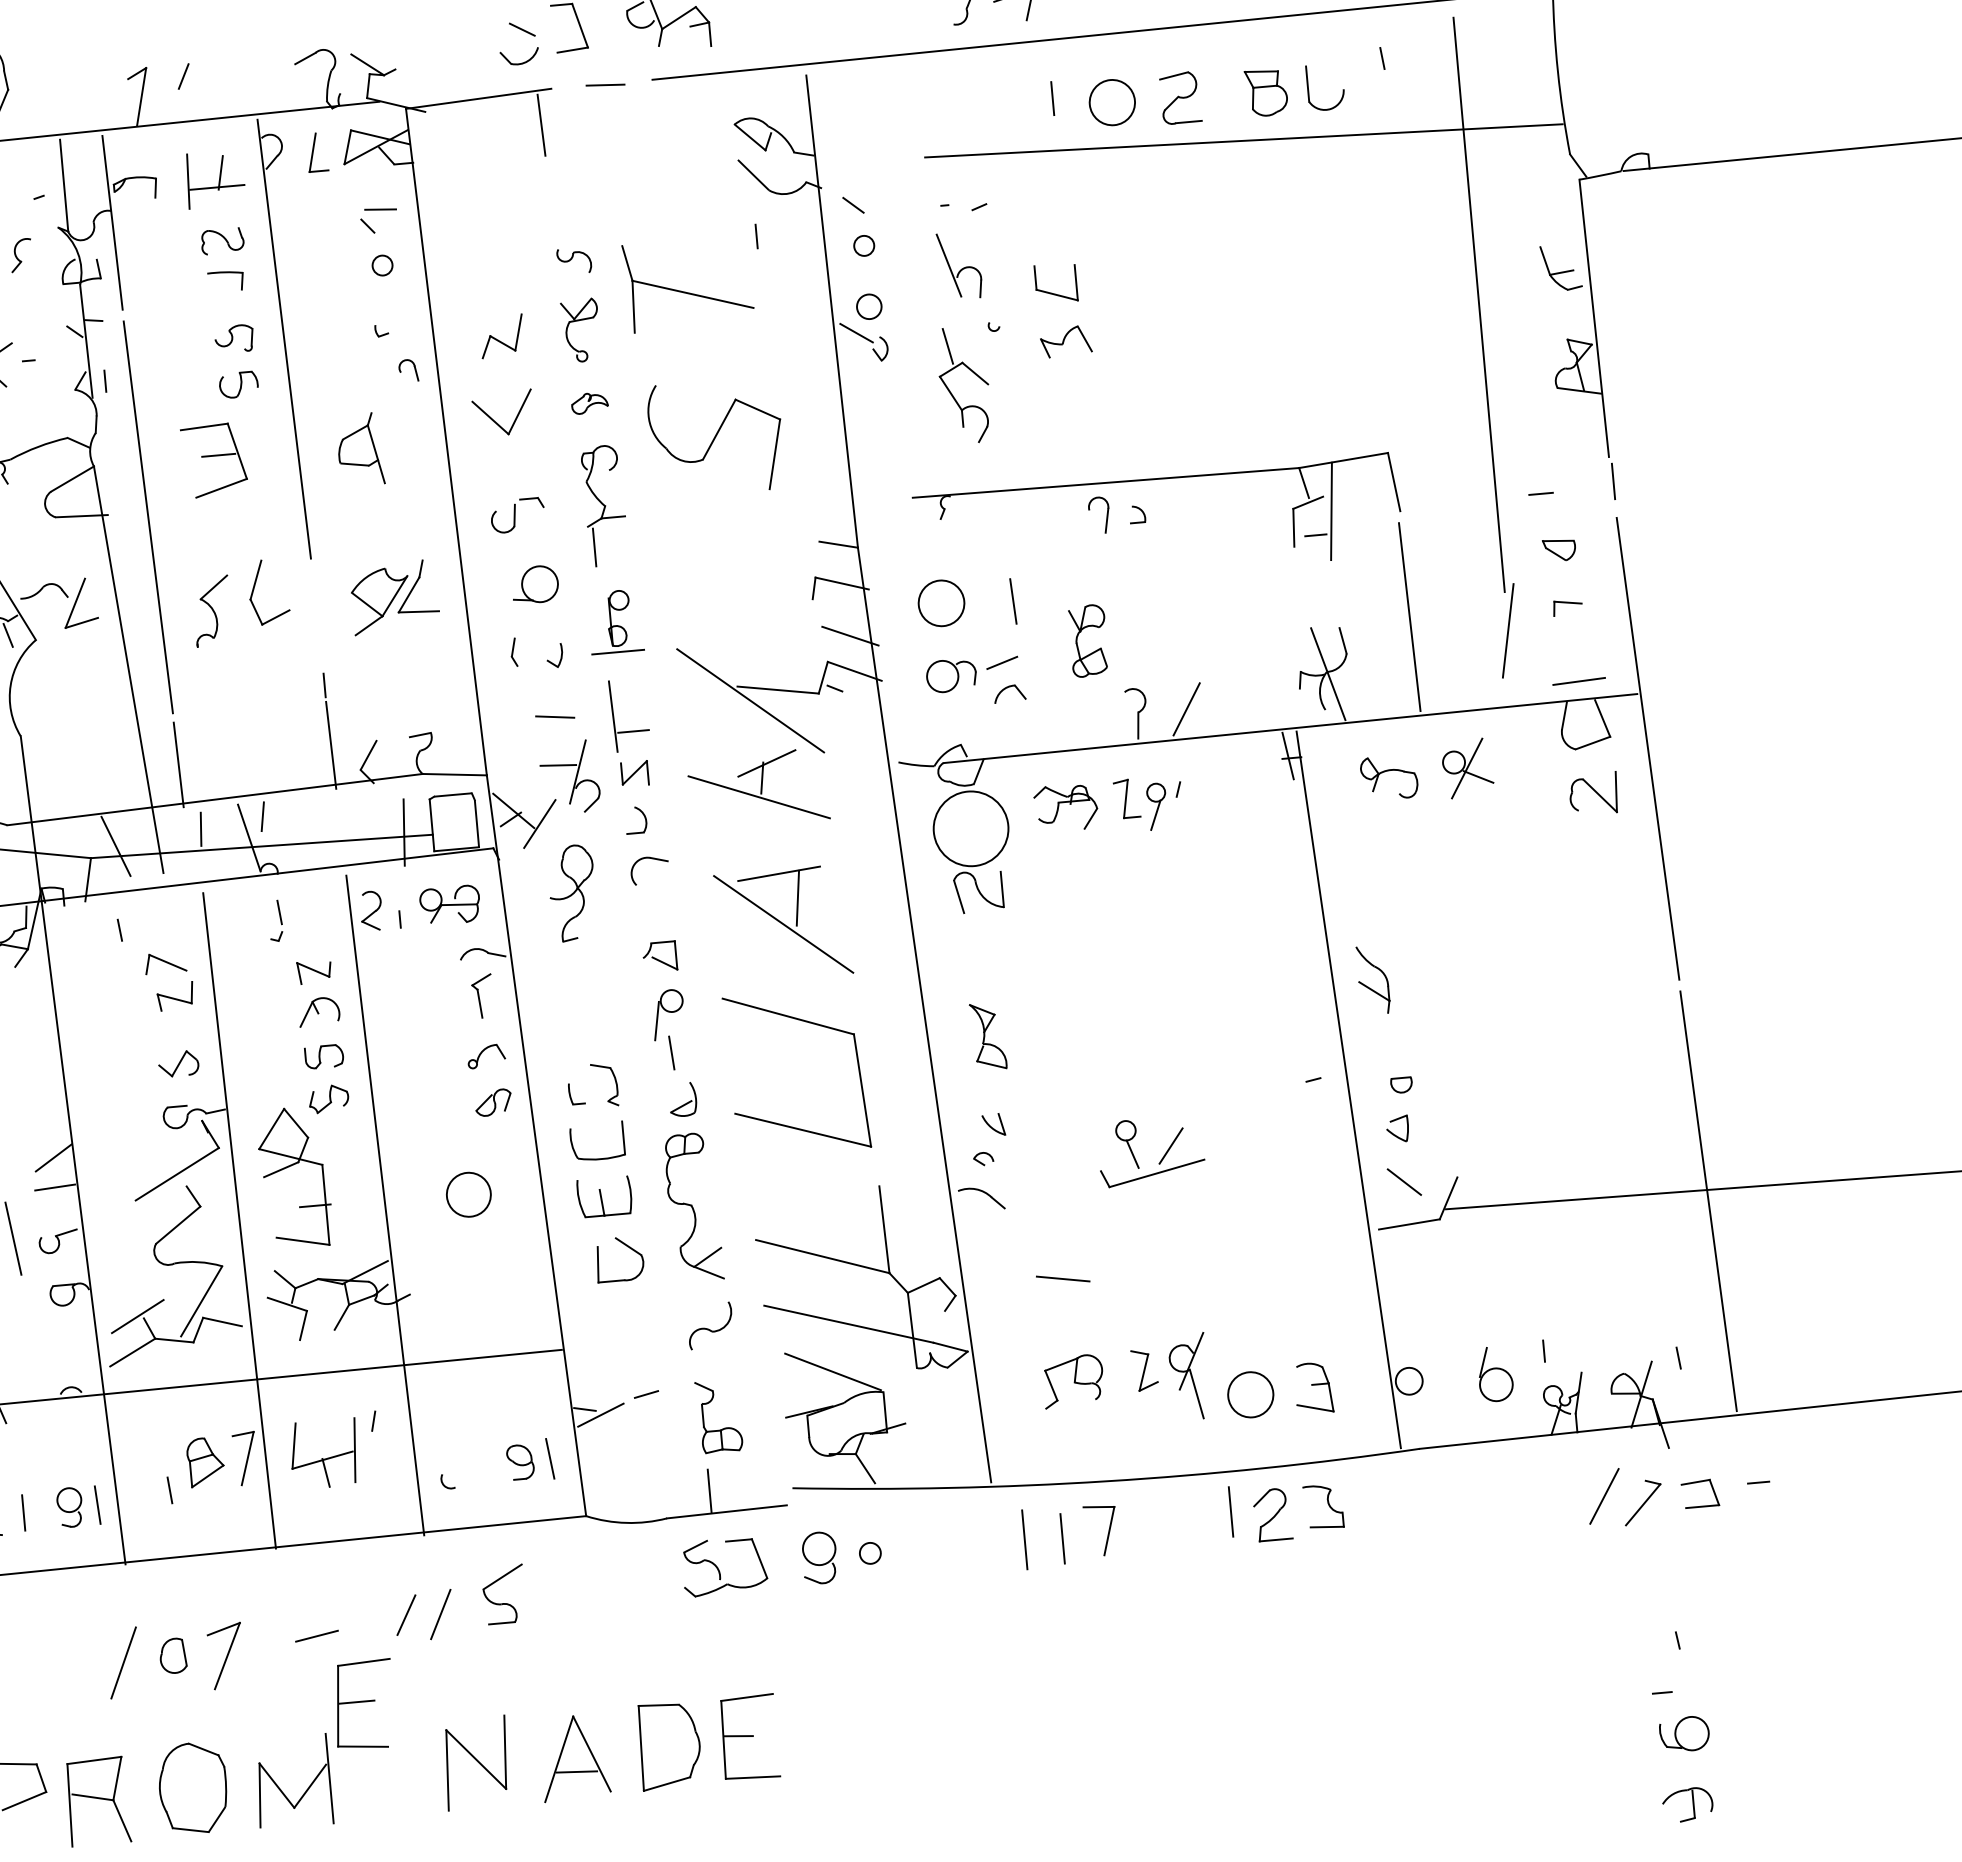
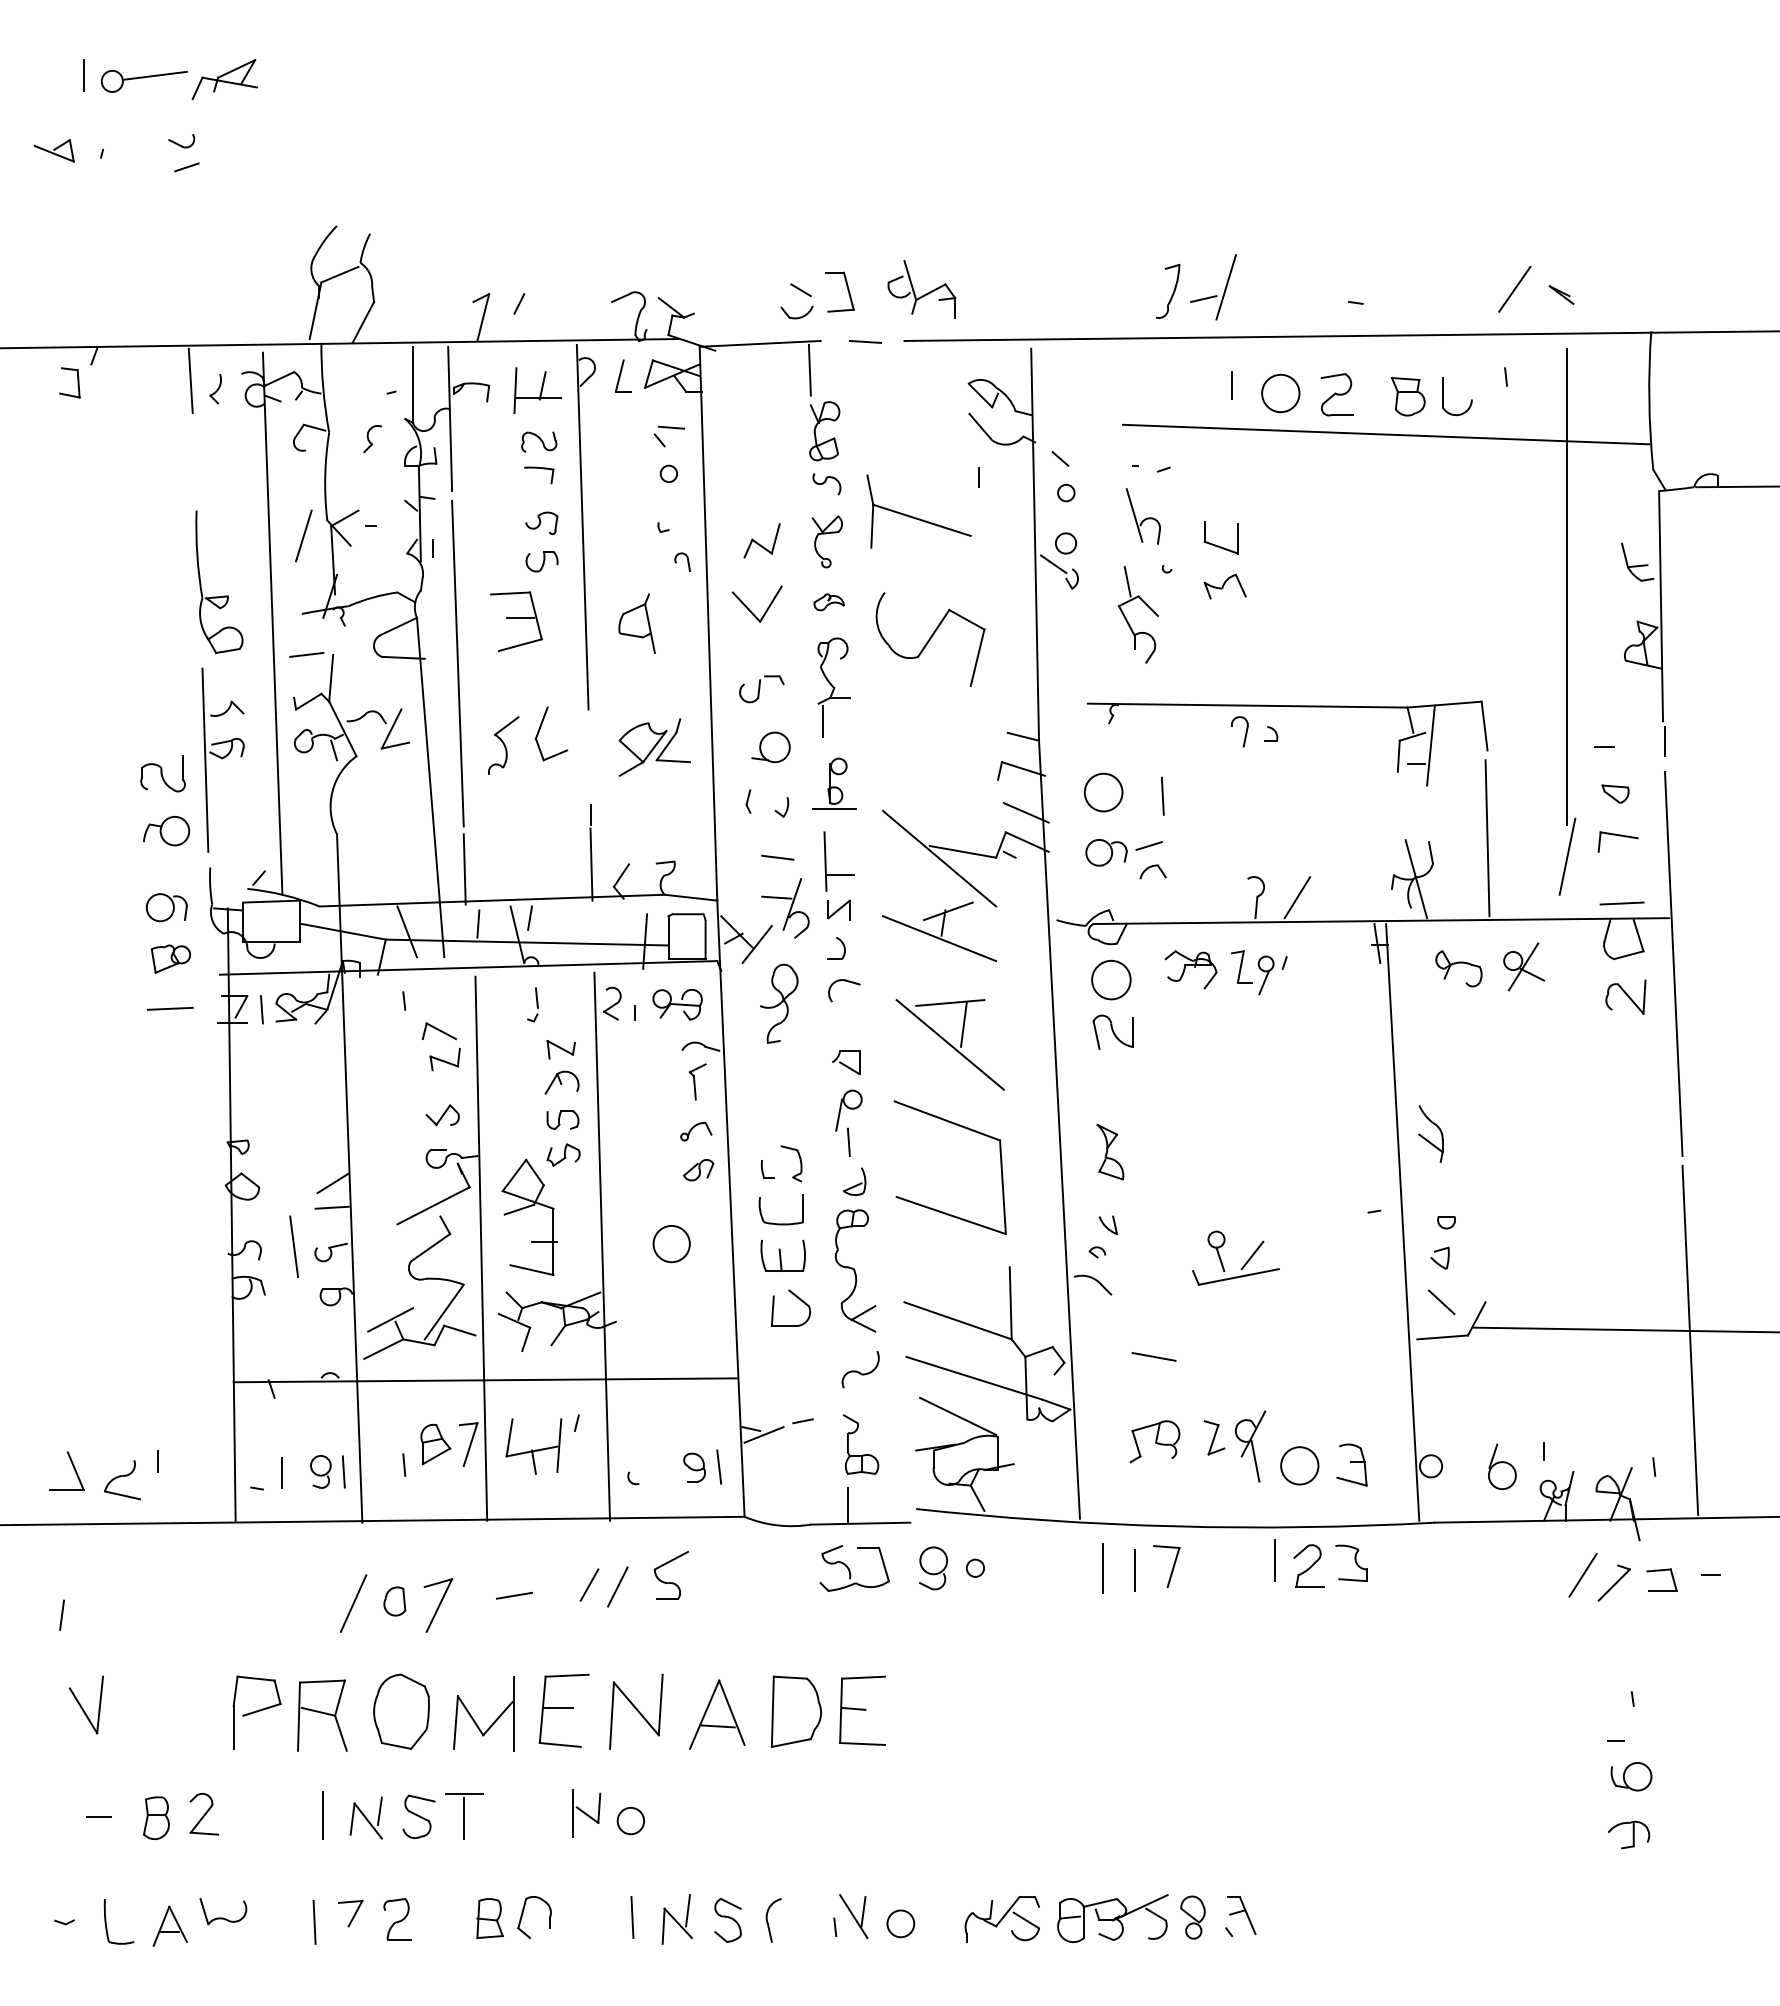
part: (1566, 607) -> (1617, 841), size x1.67
part: (1078, 638) -> (816, 428), moved
circle: (971, 828) -> (1111, 979), size x0.62
part: (363, 1704) -> (563, 1710), moved

